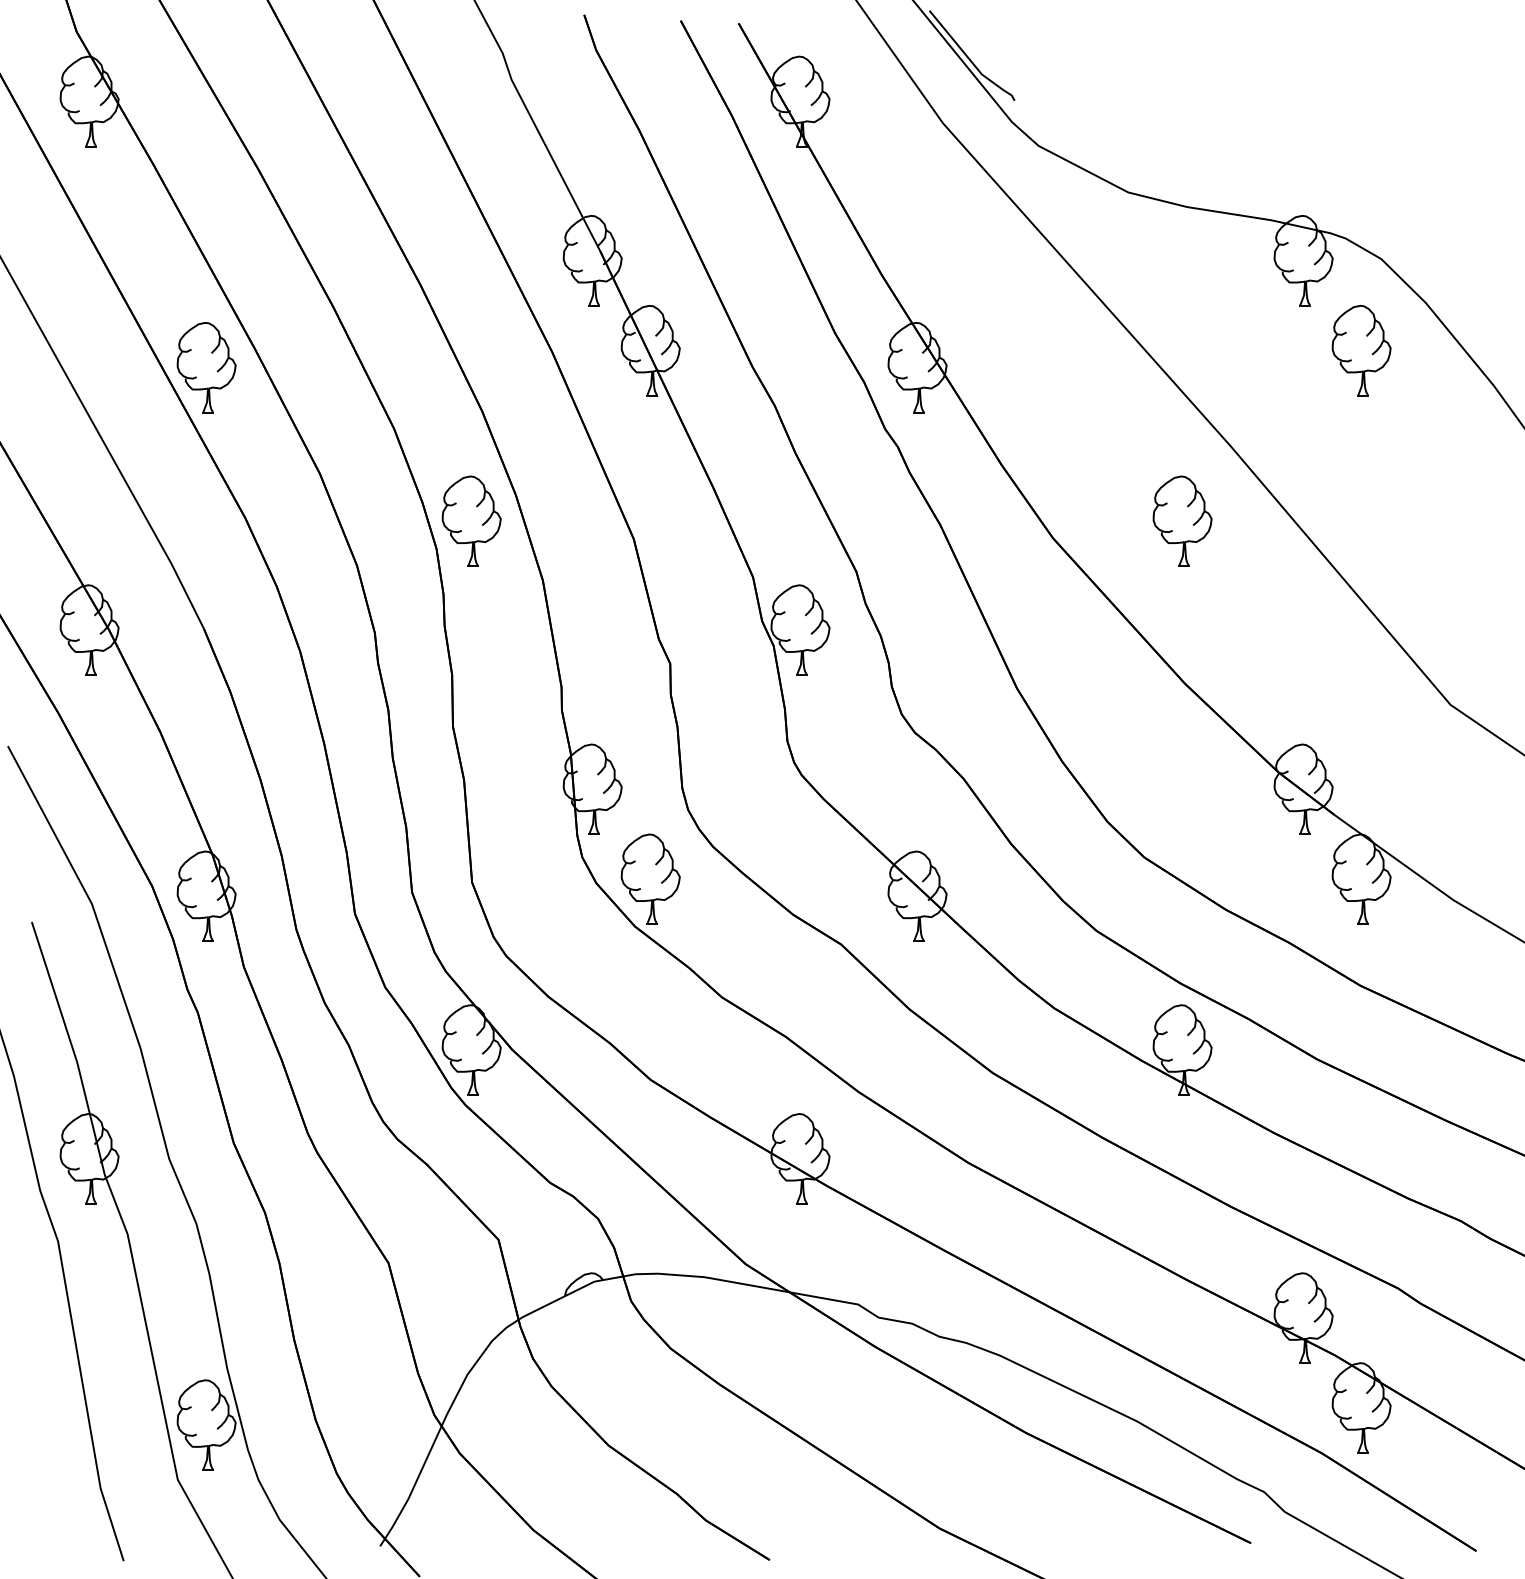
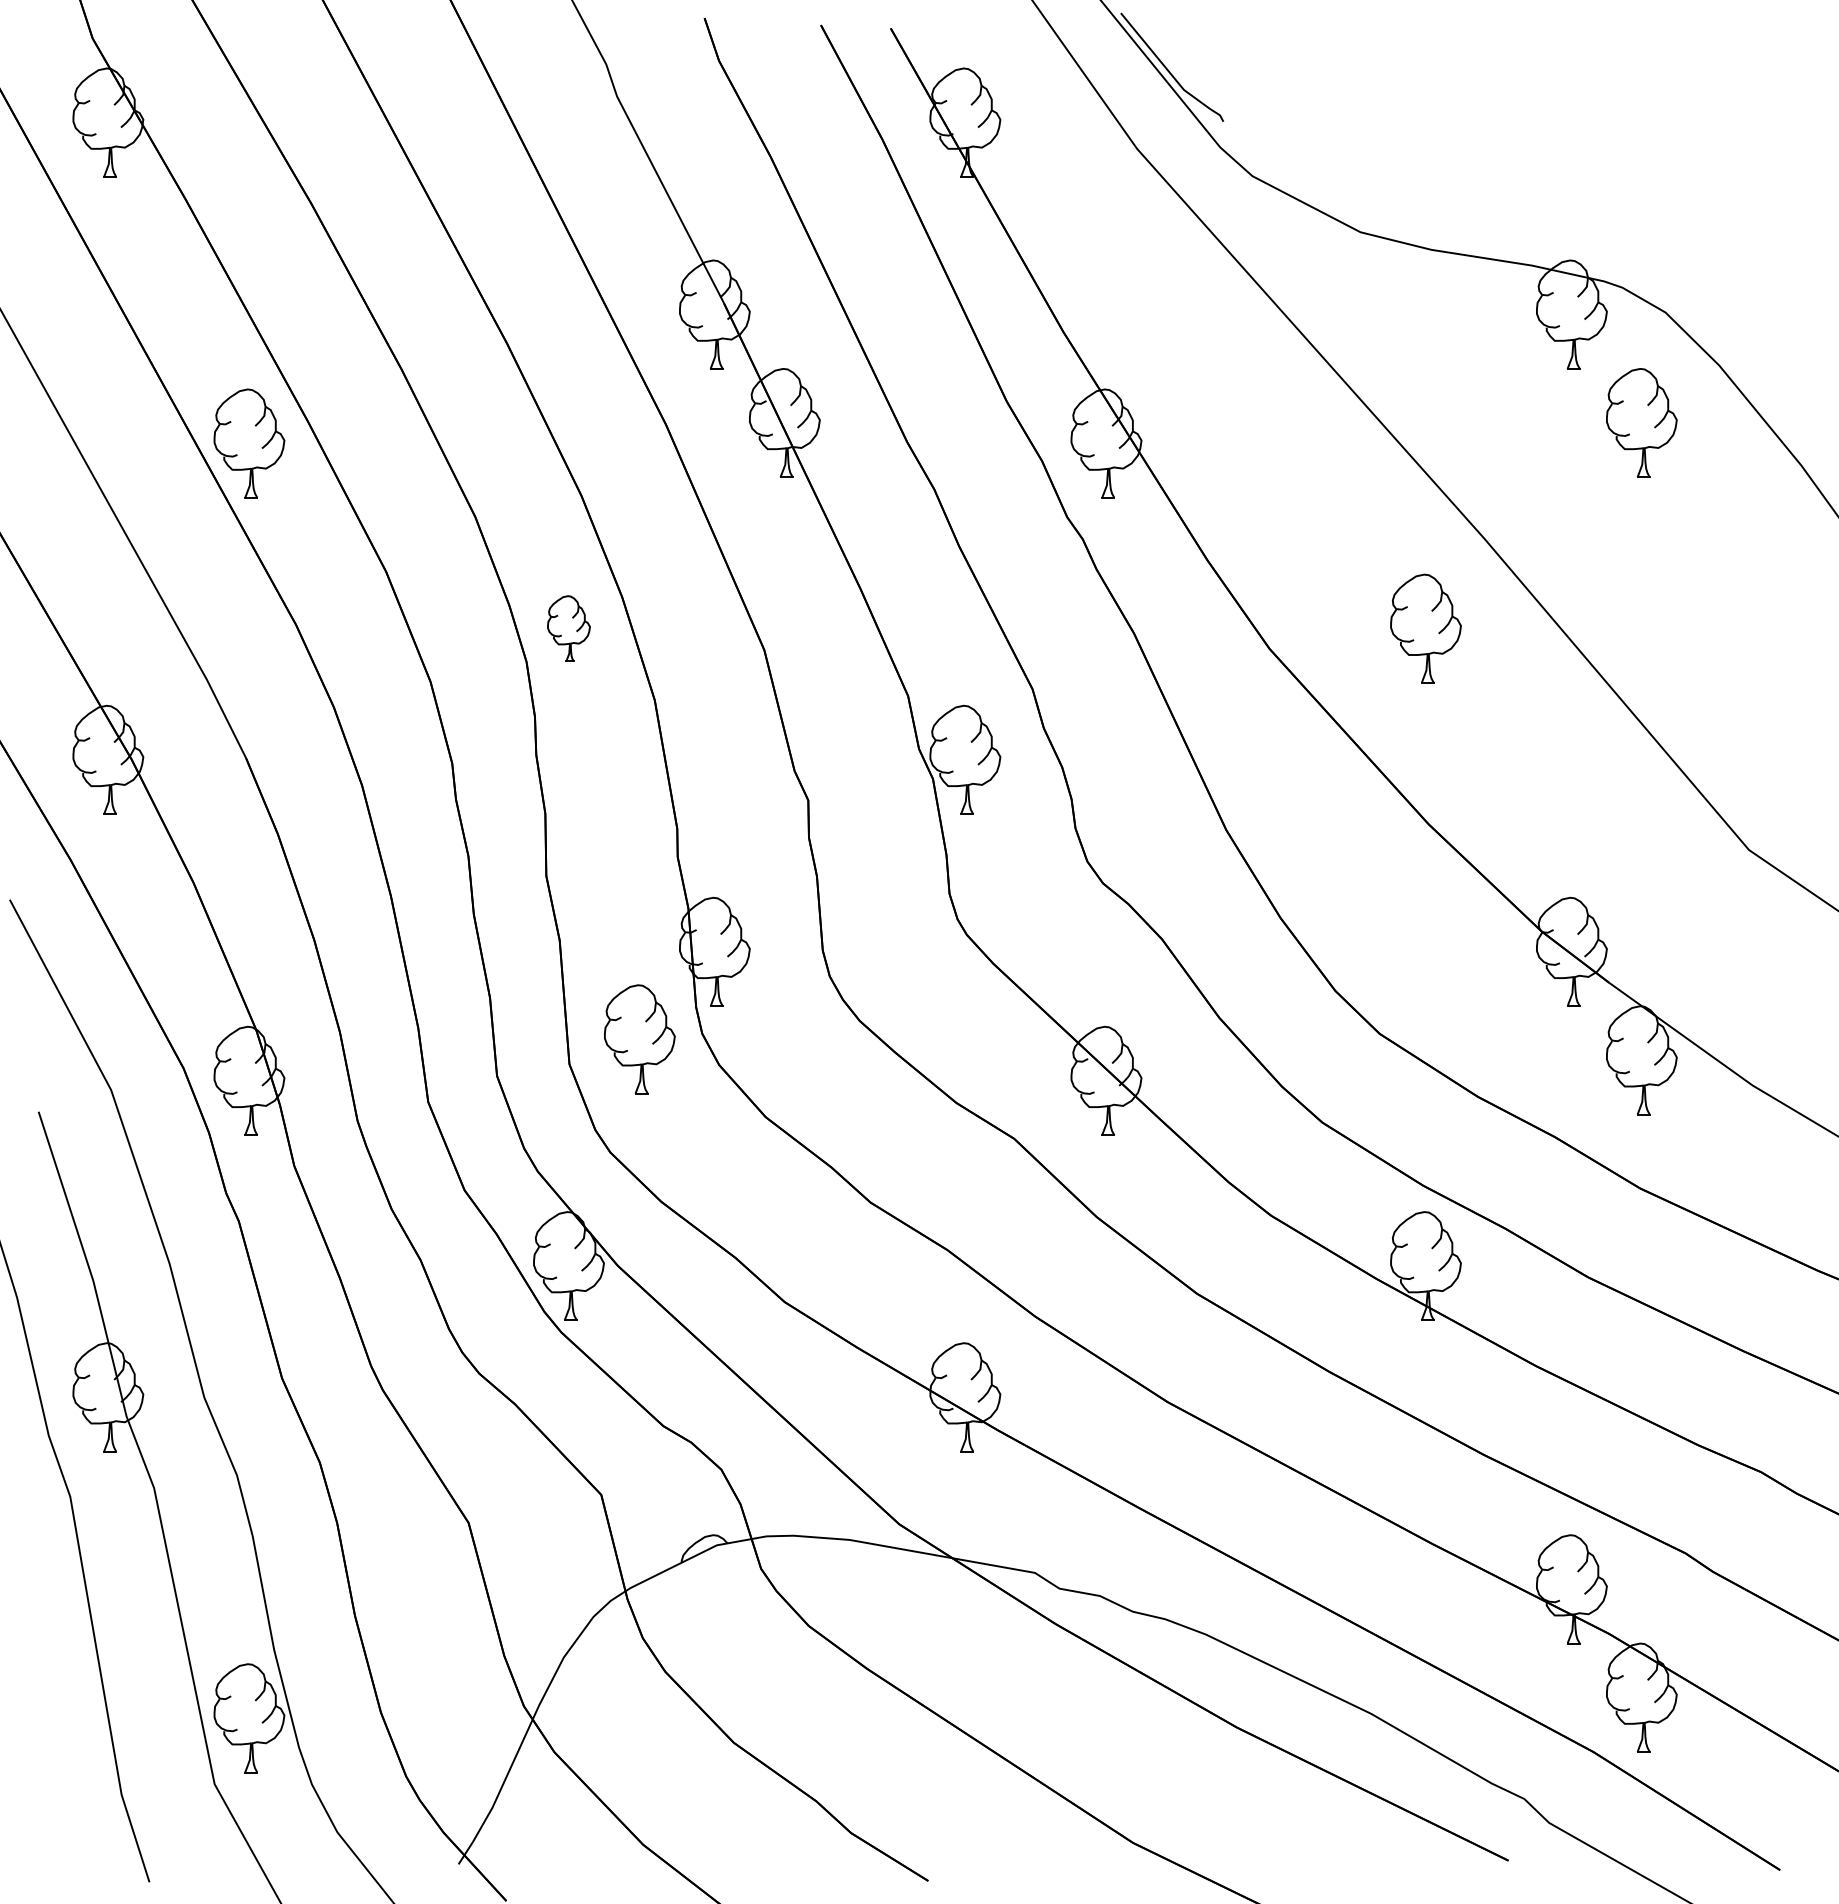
part: (471, 521) -> (568, 628), size x0.6
part: (650, 879) -> (639, 1039), moved

